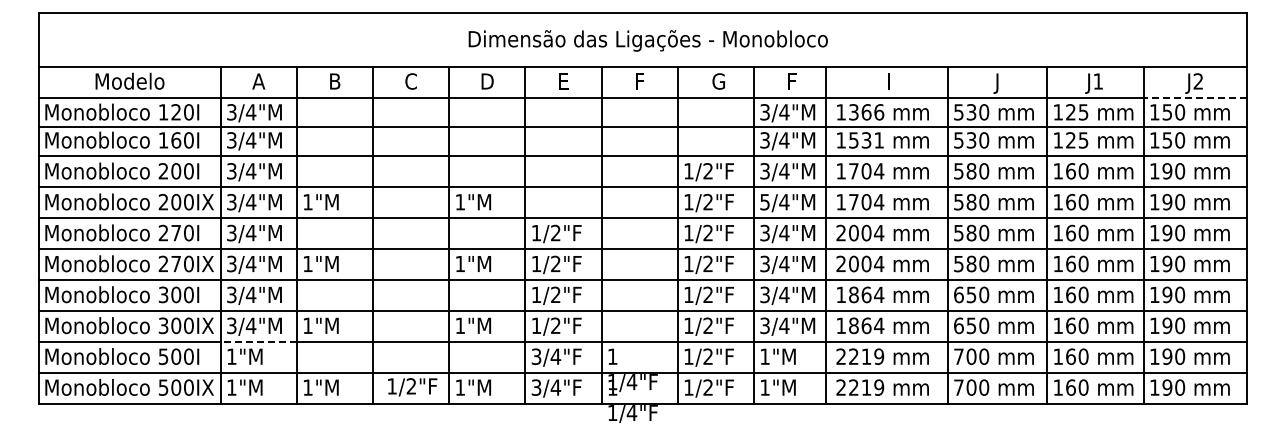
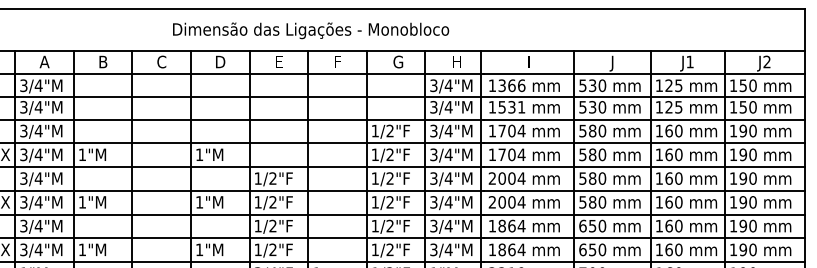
text: (647, 40) -> (310, 30), moved
text: (794, 81) -> (456, 62), F -> H
line: (1195, 97) -> (764, 74), dashed -> solid
text: (764, 201) -> (433, 154), 5/4"M -> 3/4"M
line: (258, 341) -> (44, 261), dashed -> solid

